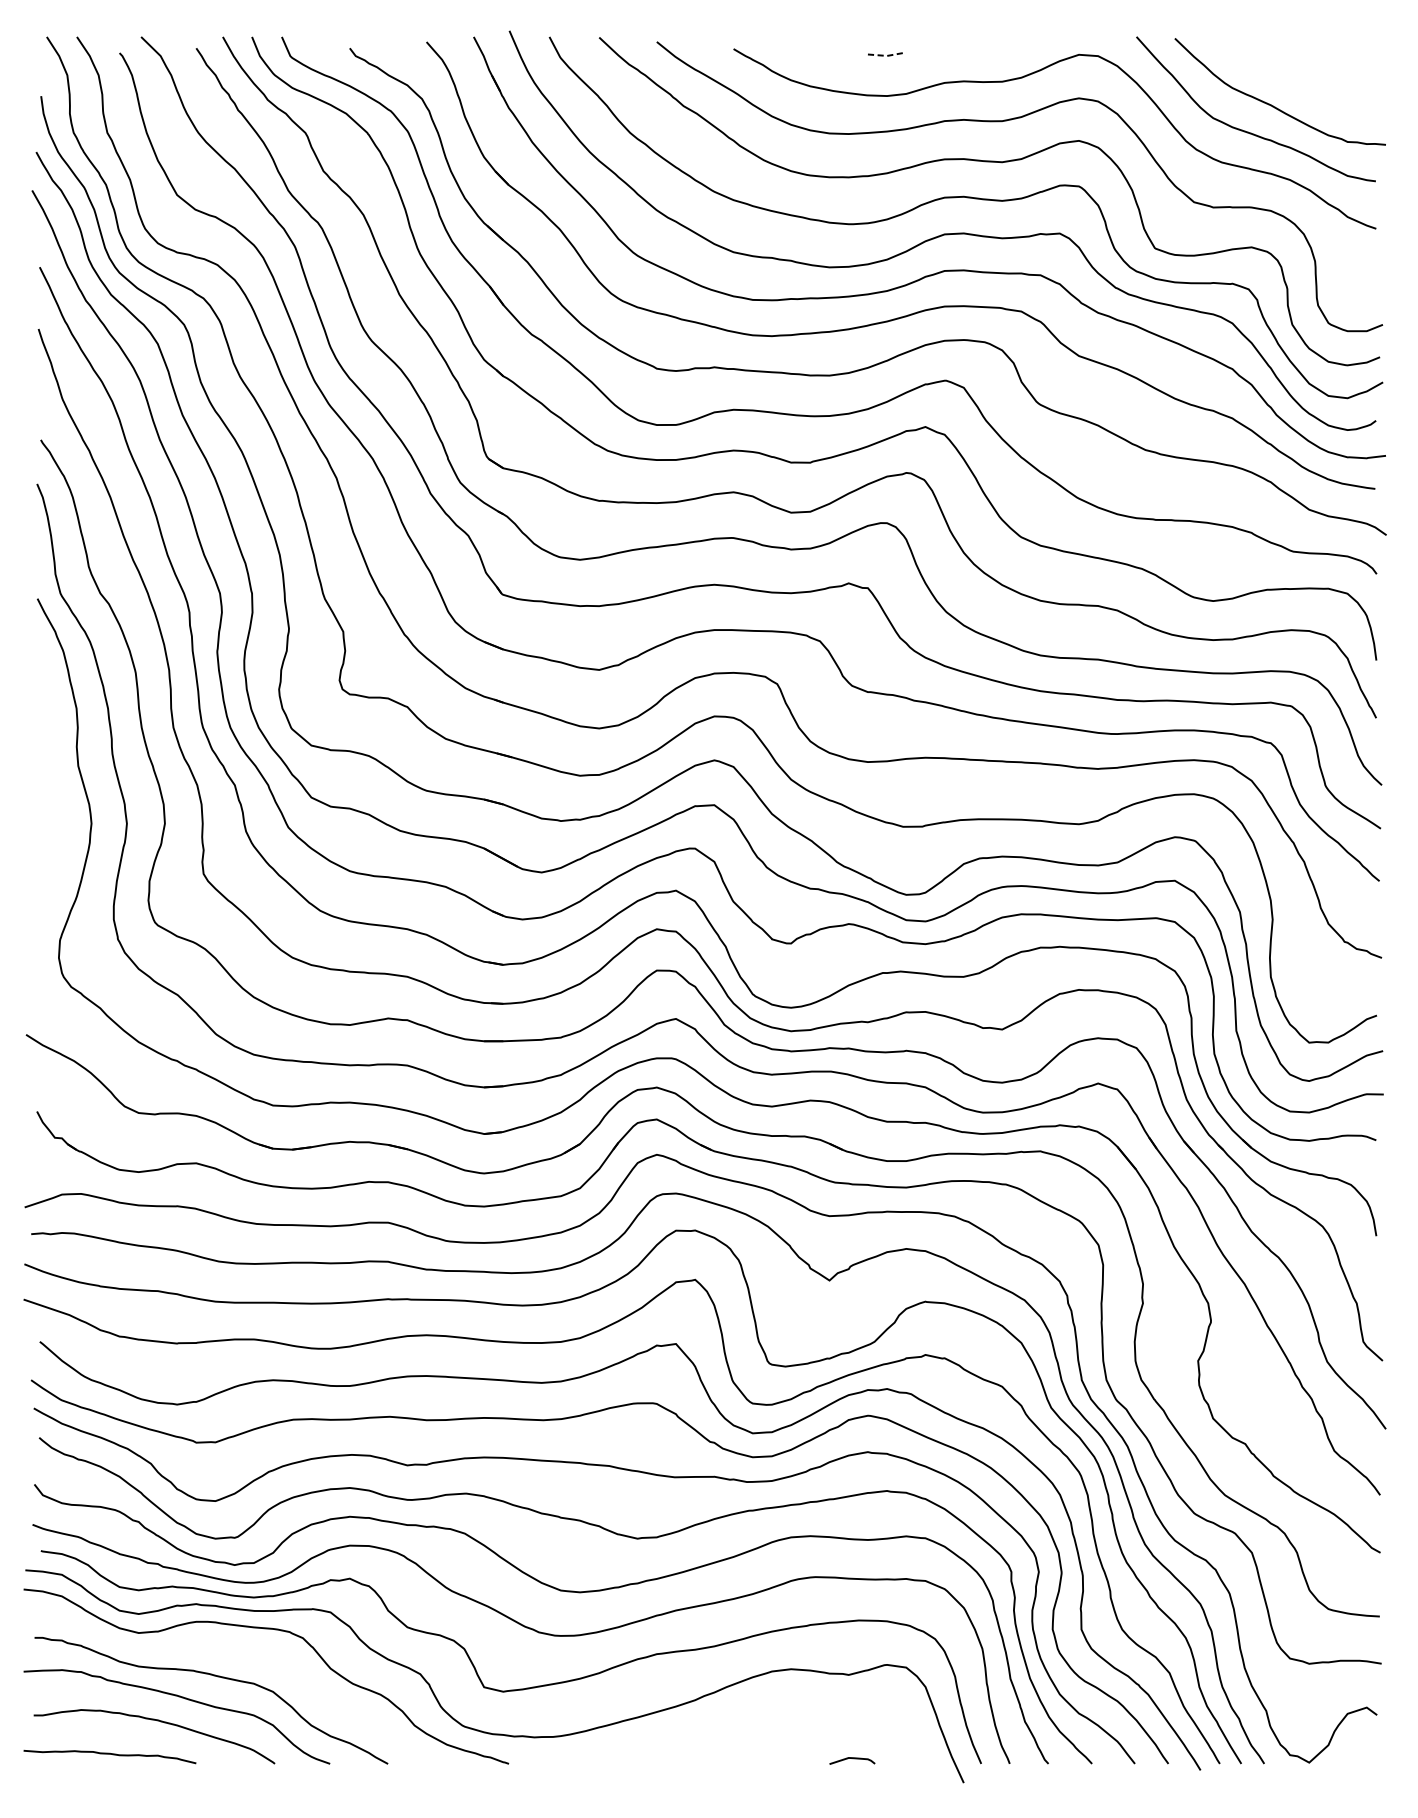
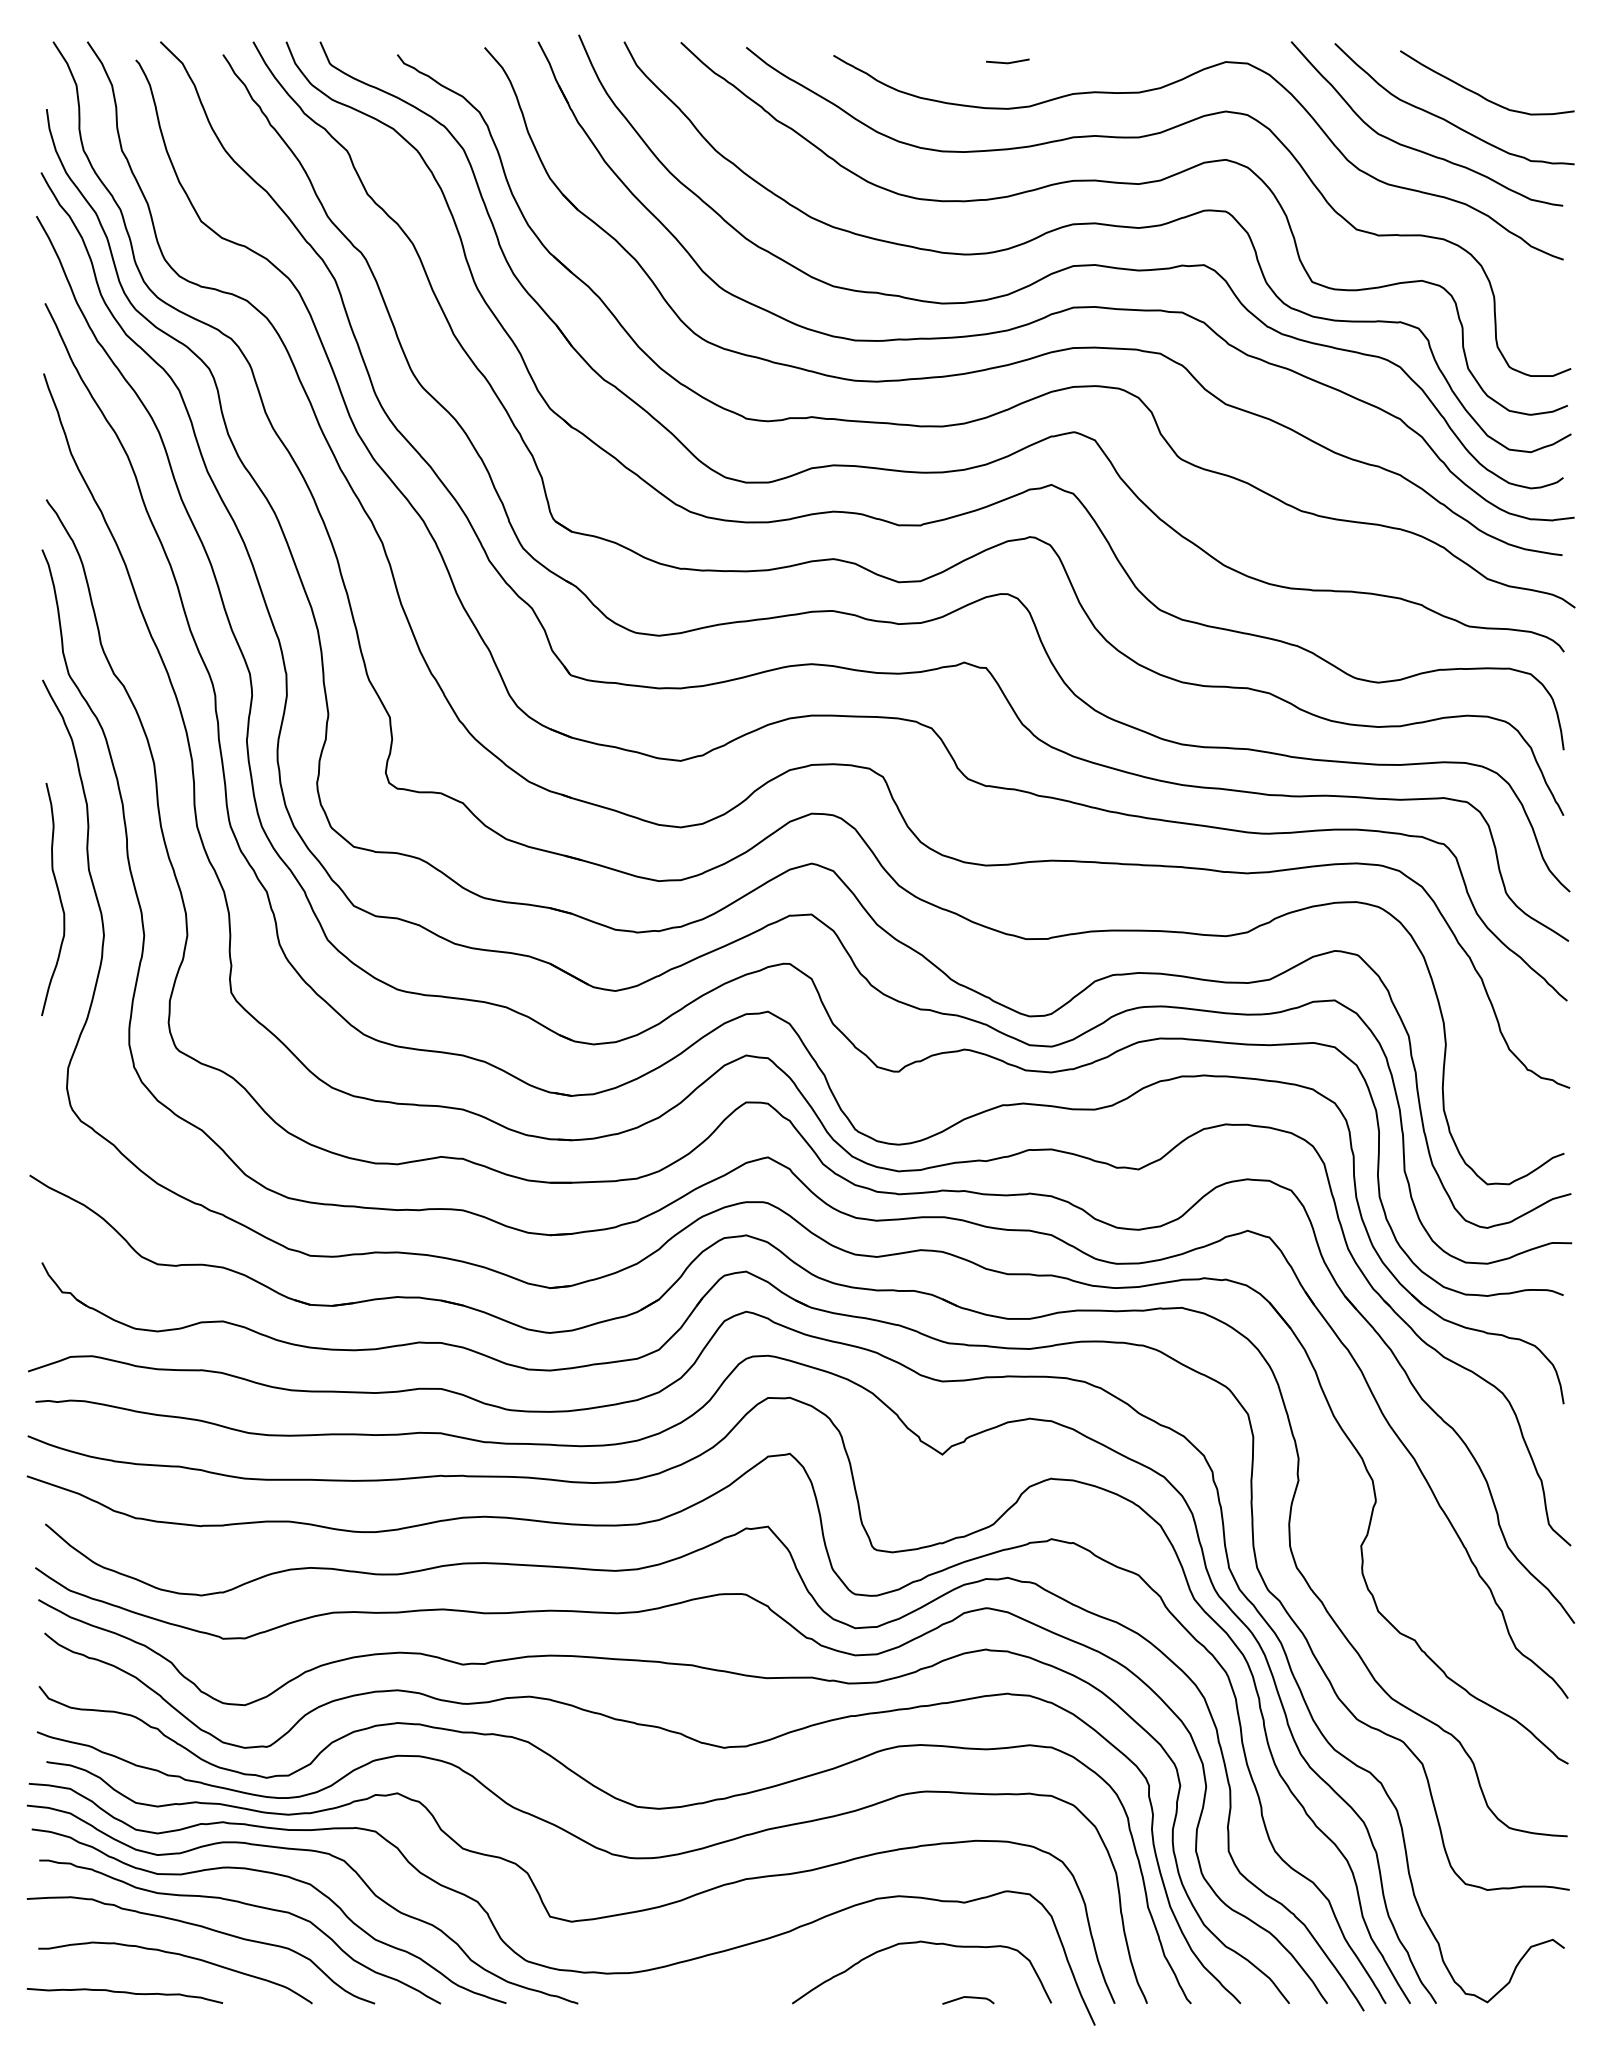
line: (886, 56) -> (1007, 63), dashed -> solid
curve: (1303, 83) -> (1480, 94), added
curve: (51, 789) -> (58, 896), added
curve: (244, 1651) -> (277, 1875), added
curve: (814, 1710) -> (925, 1943), added

